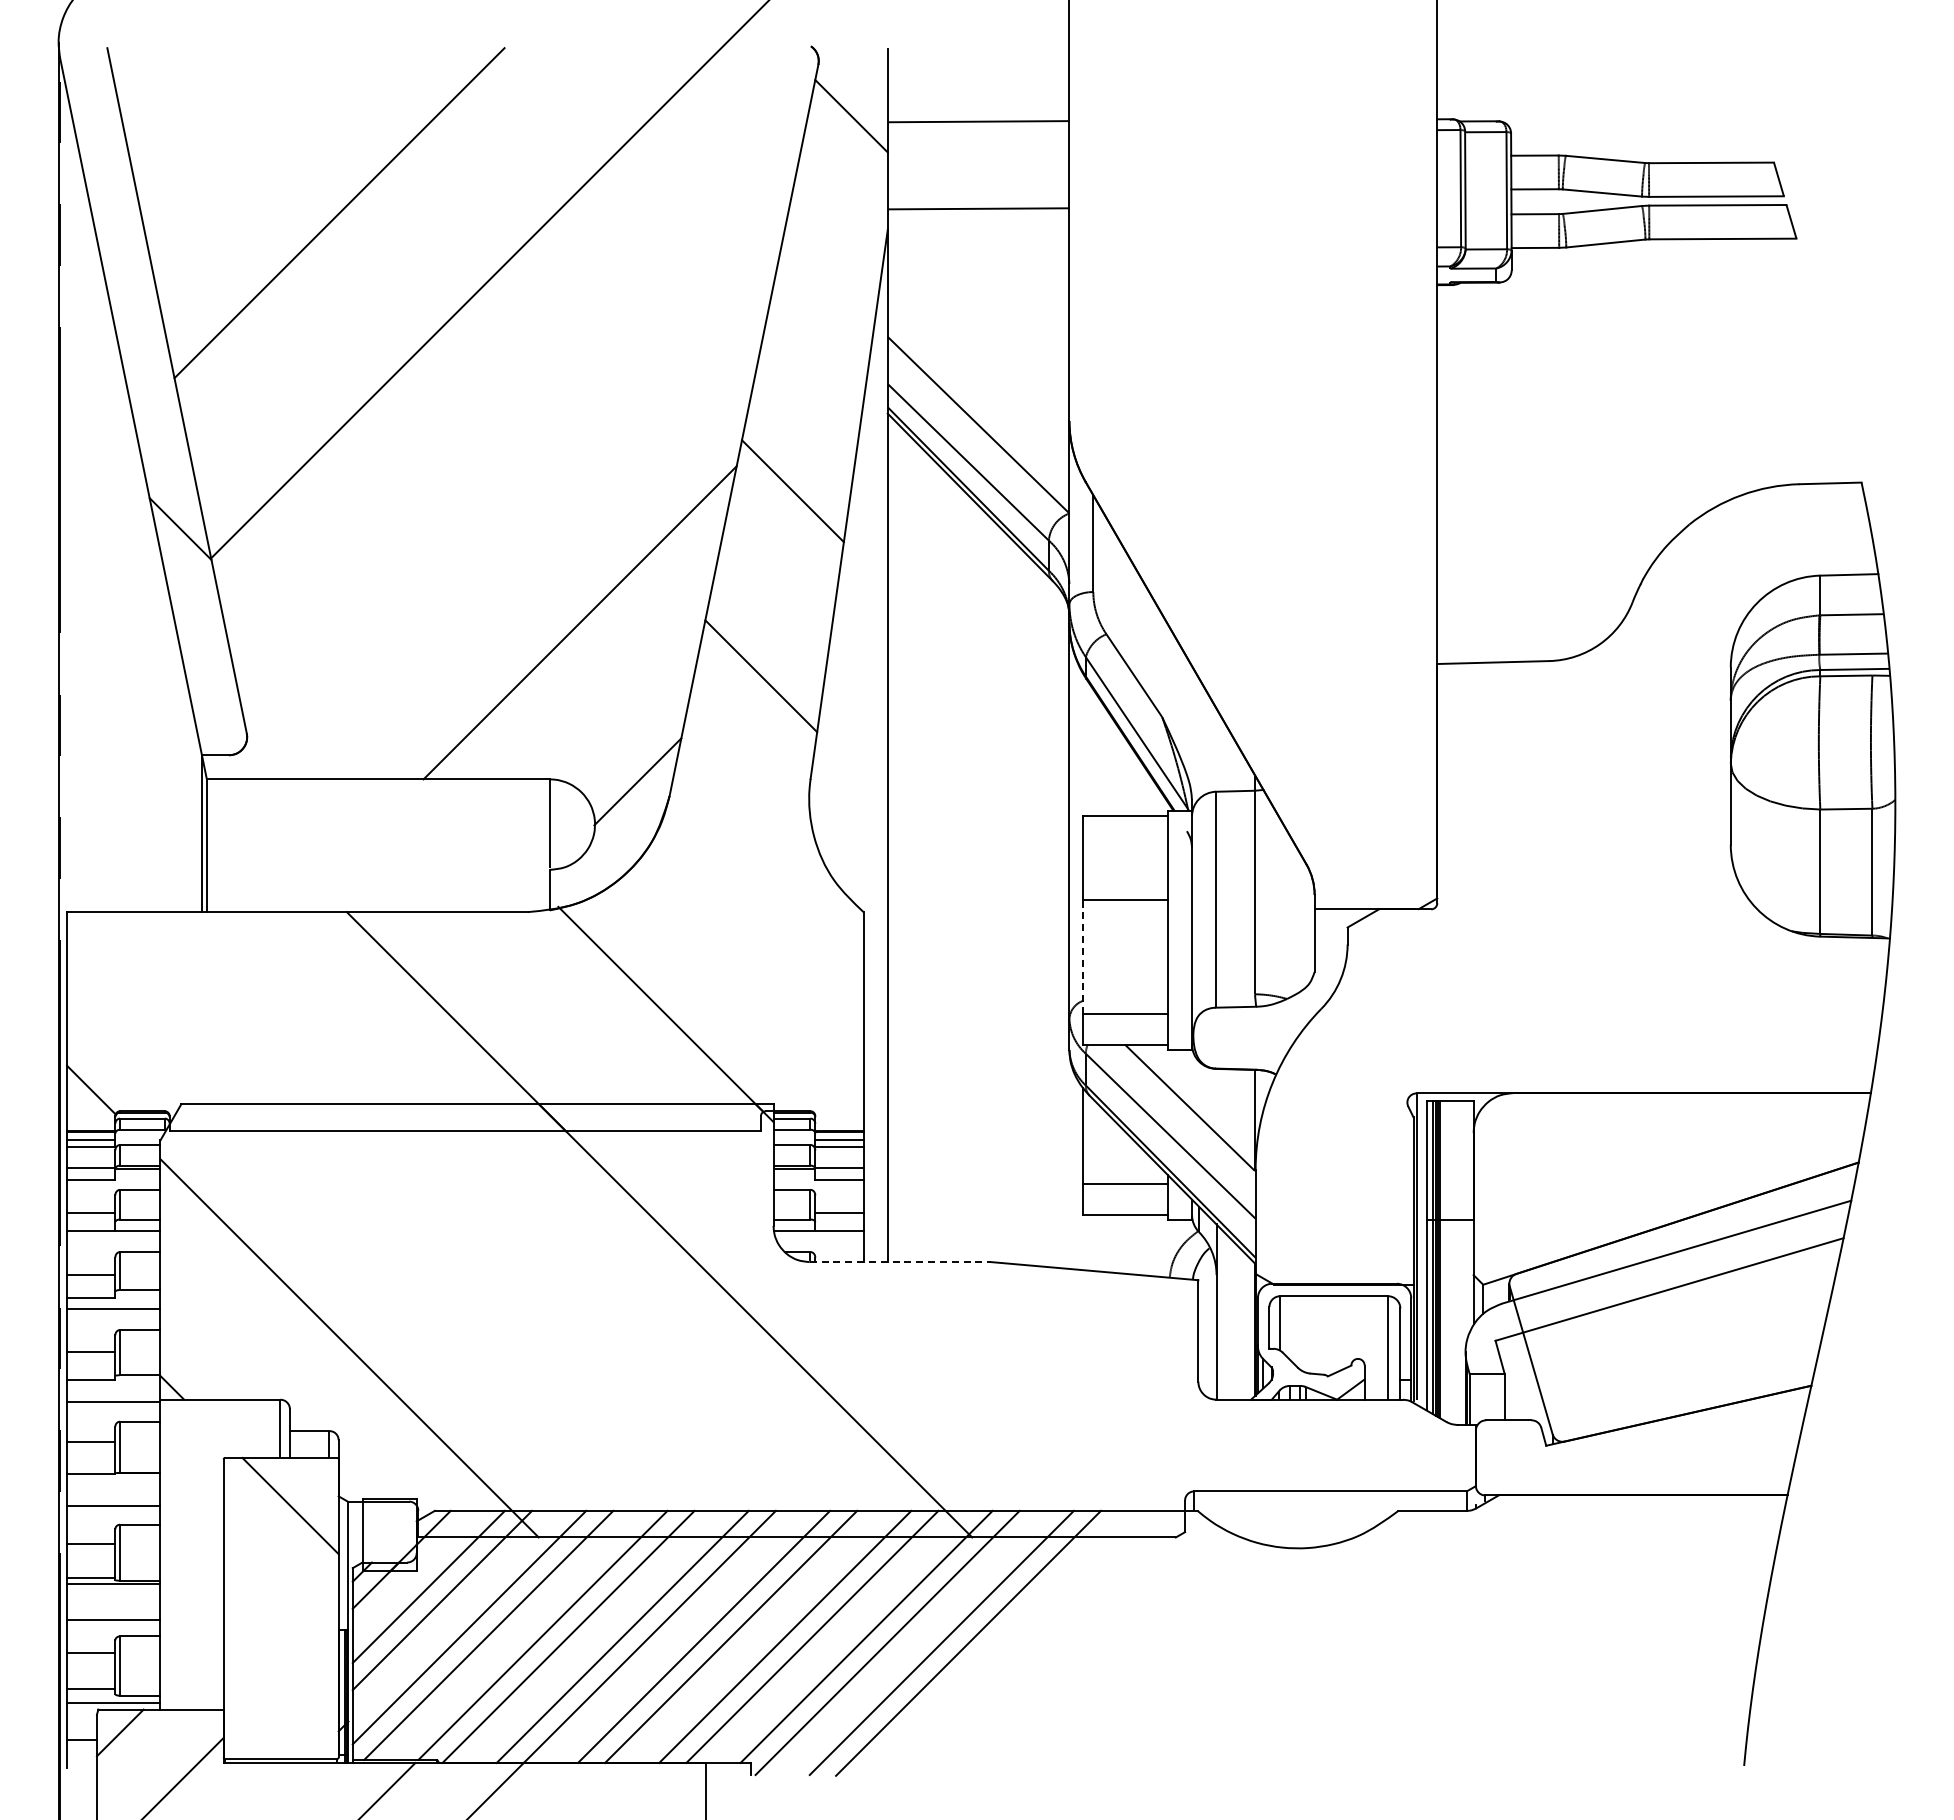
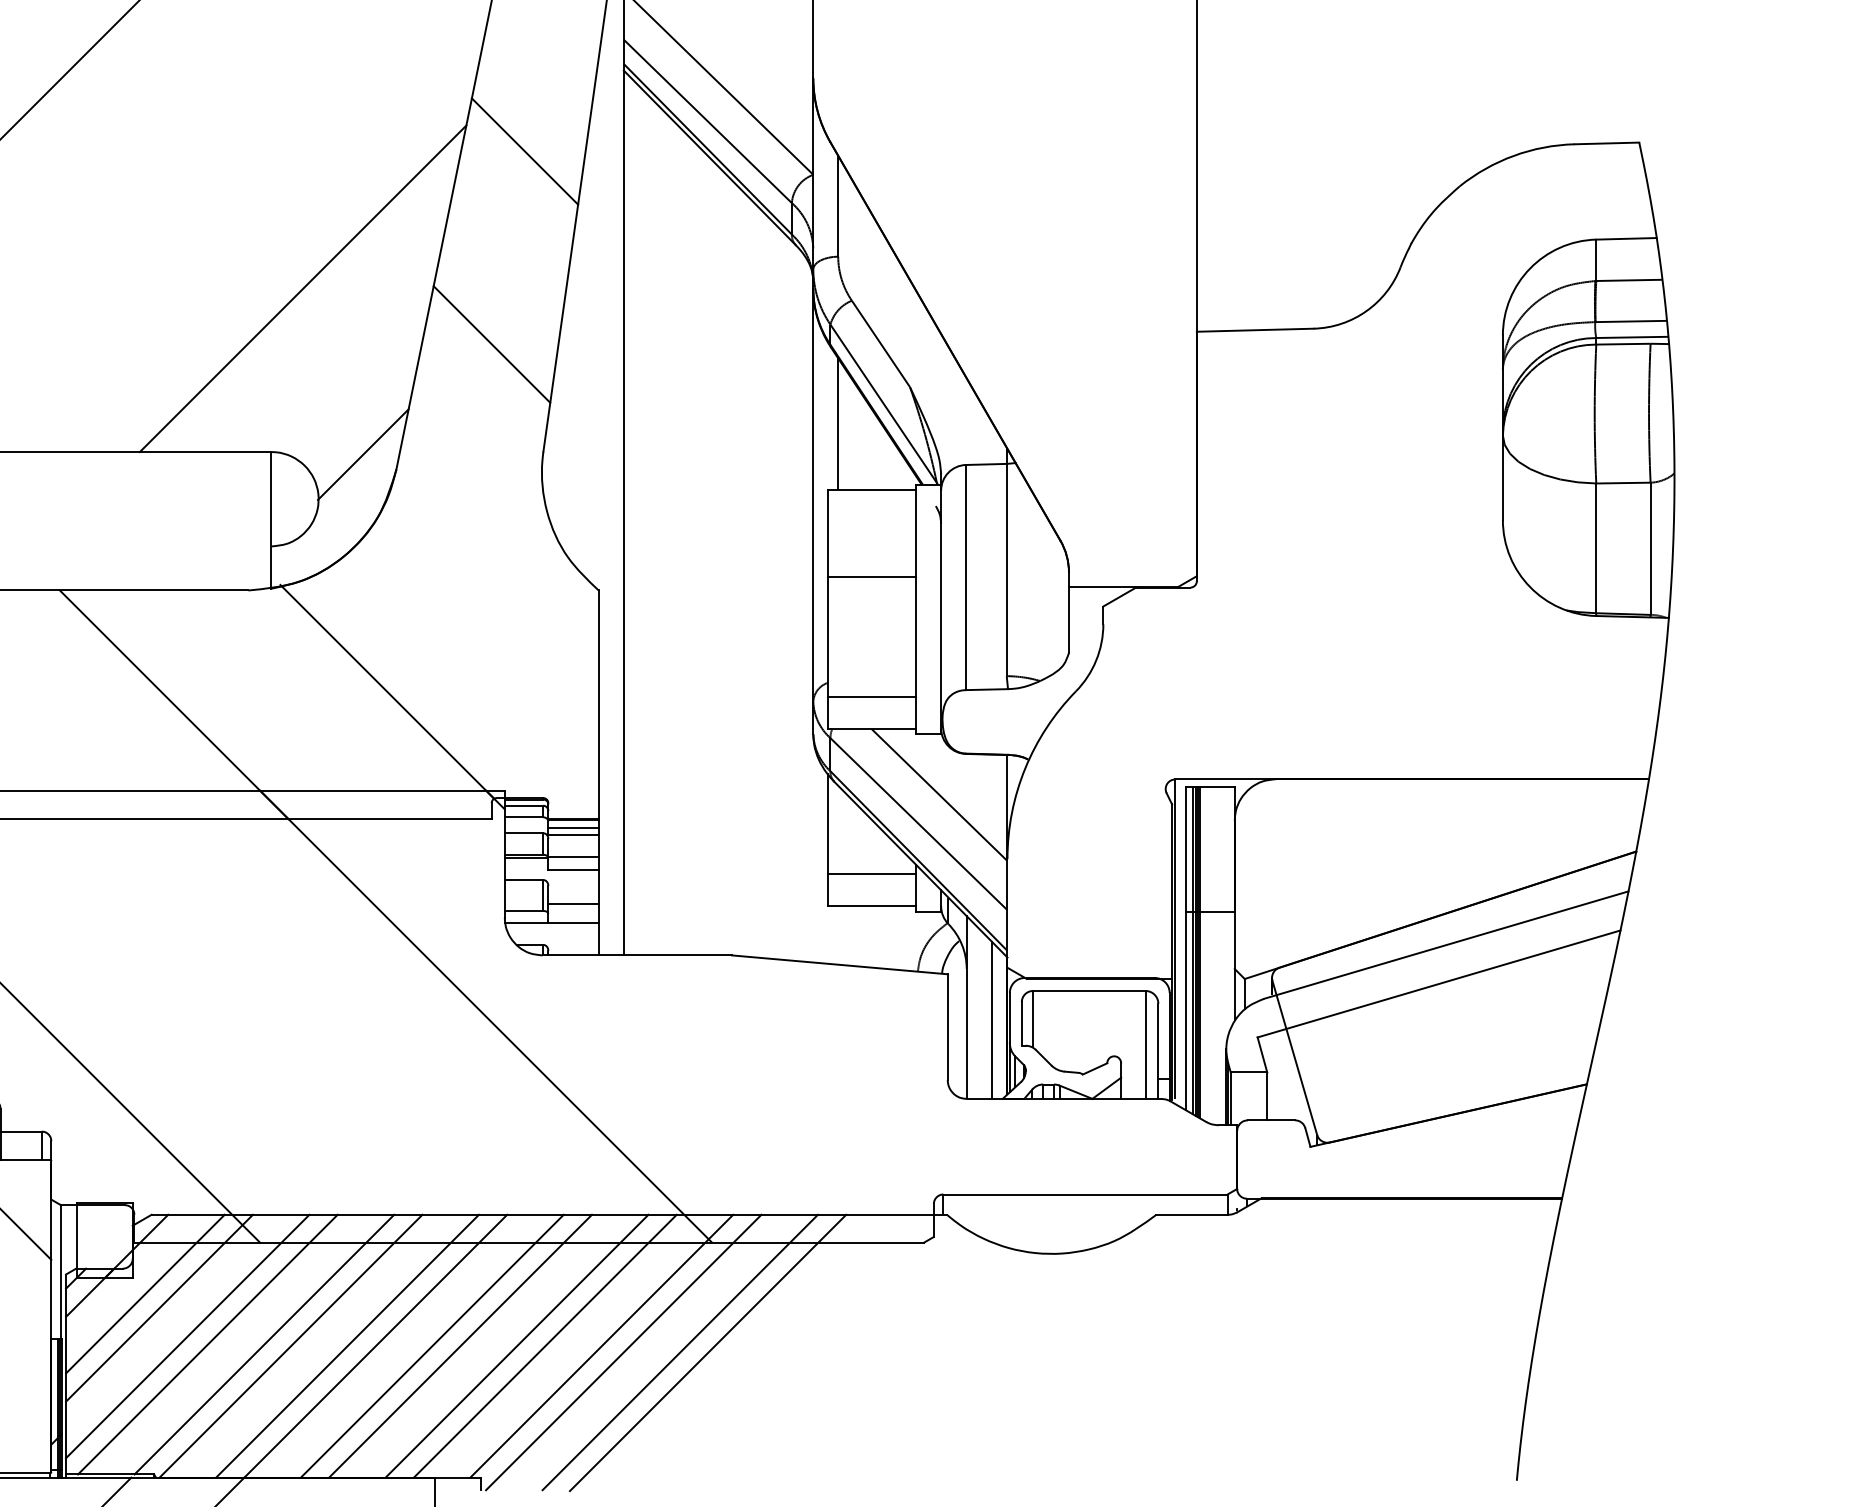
line: (1093, 752) -> (838, 424), added
line: (1083, 956) -> (827, 636), dashed -> solid
line: (900, 1262) -> (637, 955), dashed -> solid
line: (1240, 1323) -> (991, 1019), added

